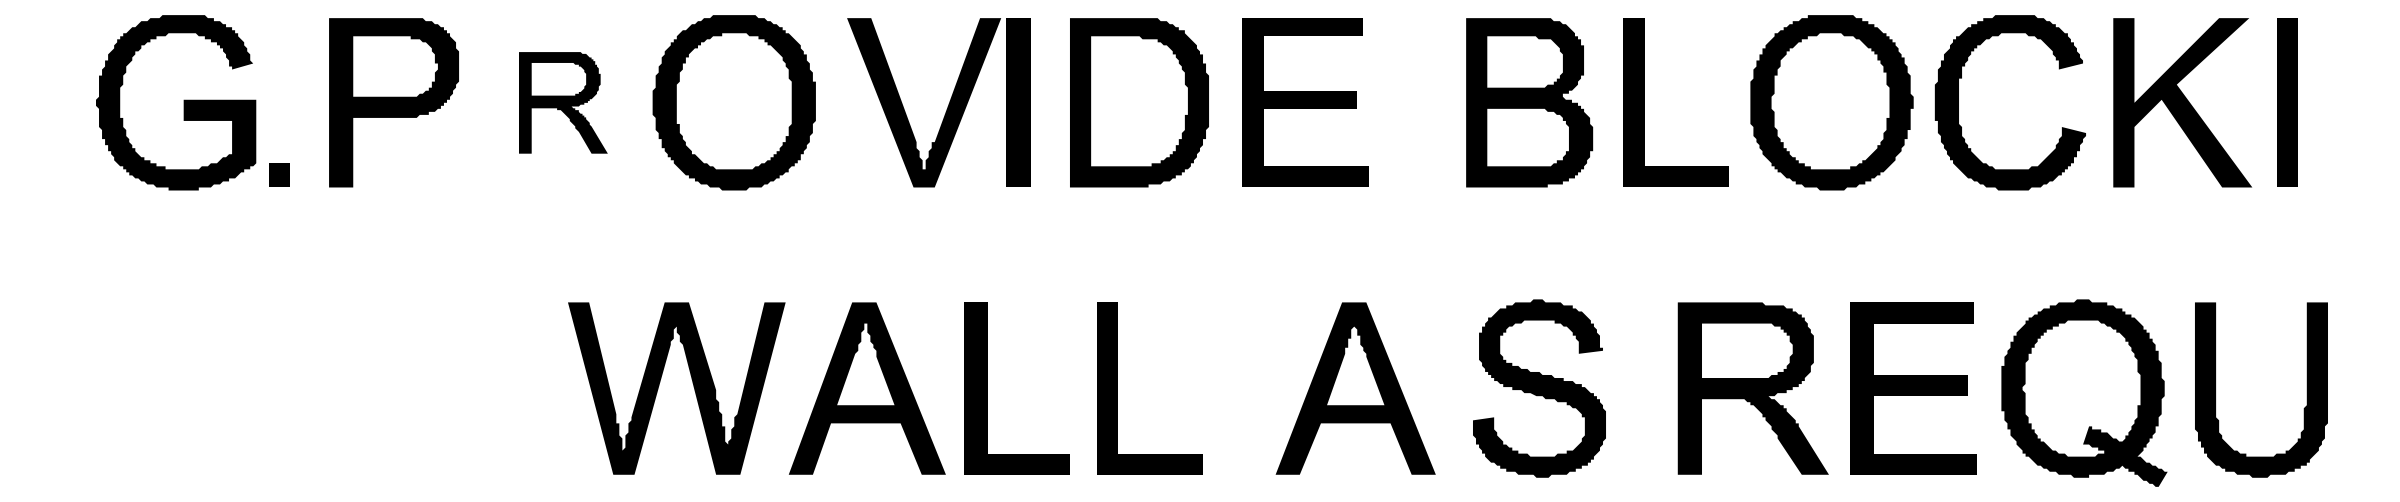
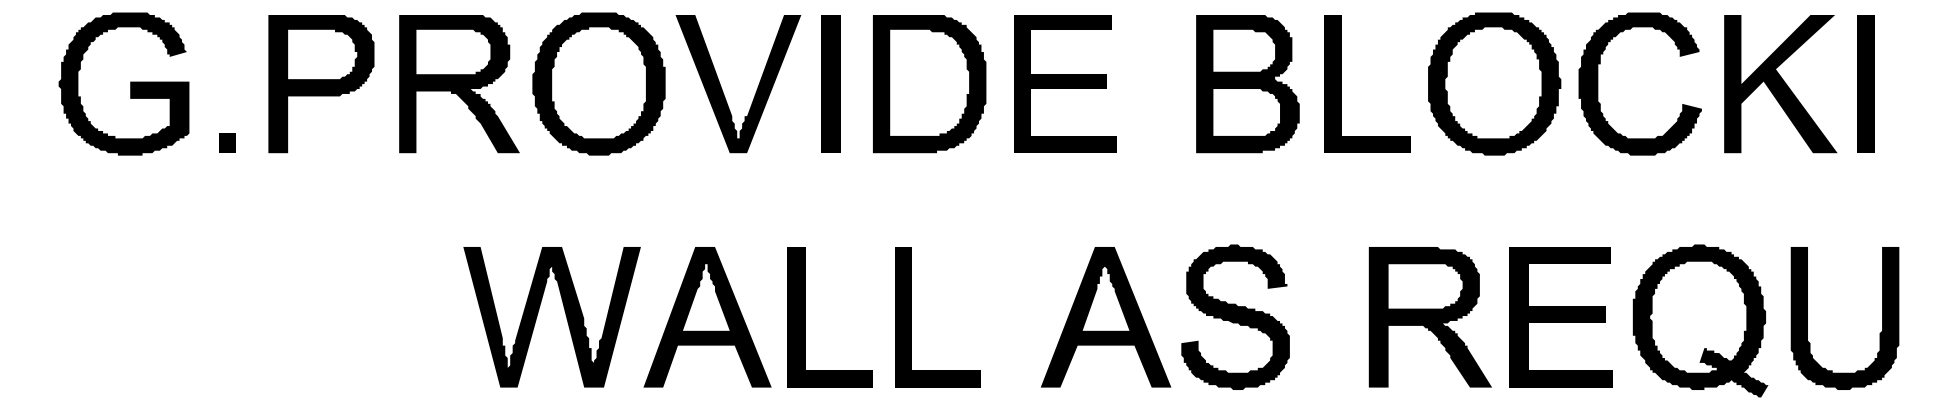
part: (183, 102) -> (130, 83), moved
part: (563, 102) -> (459, 83), size x1.67
part: (904, 108) -> (722, 88), moved
part: (1539, 388) -> (1235, 317), moved

